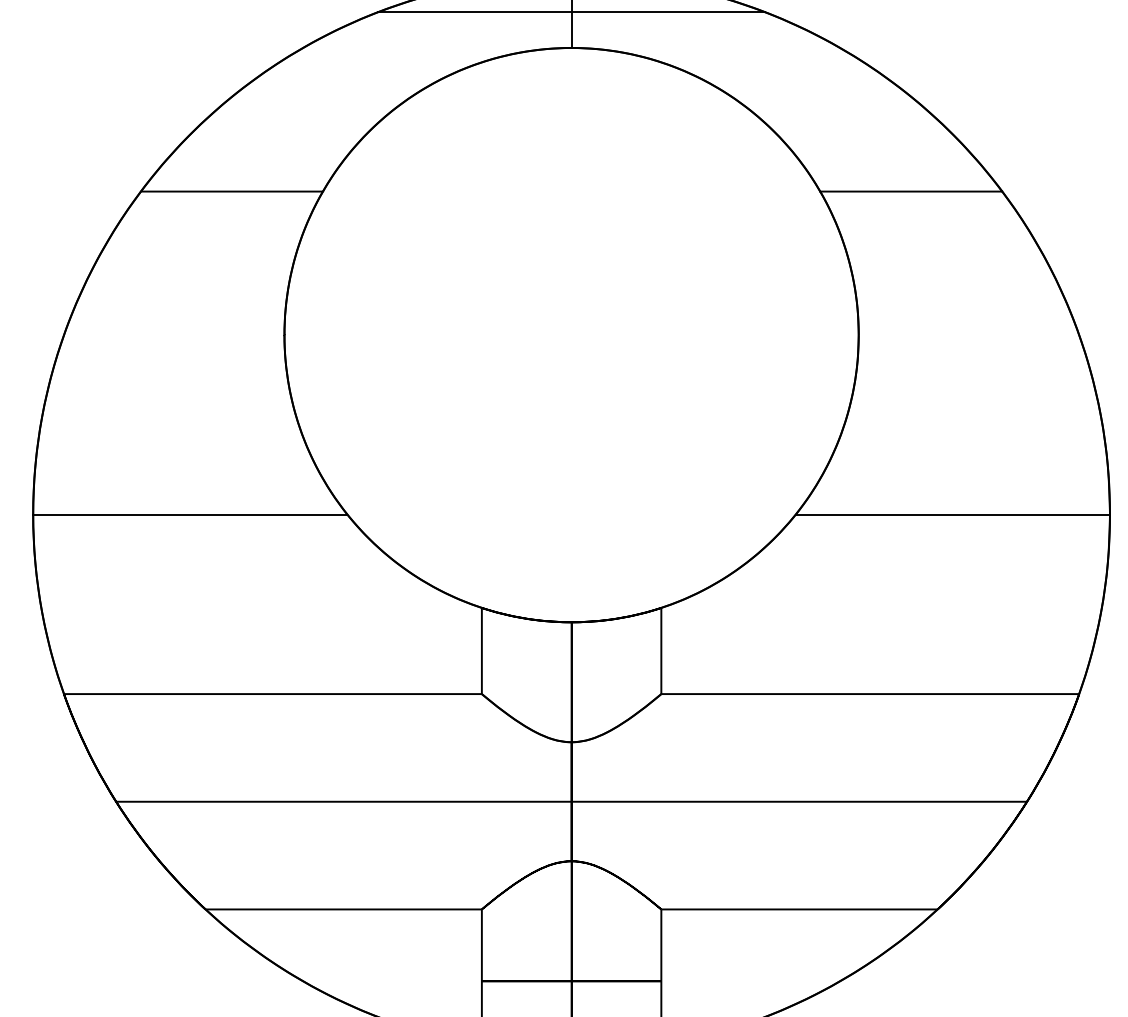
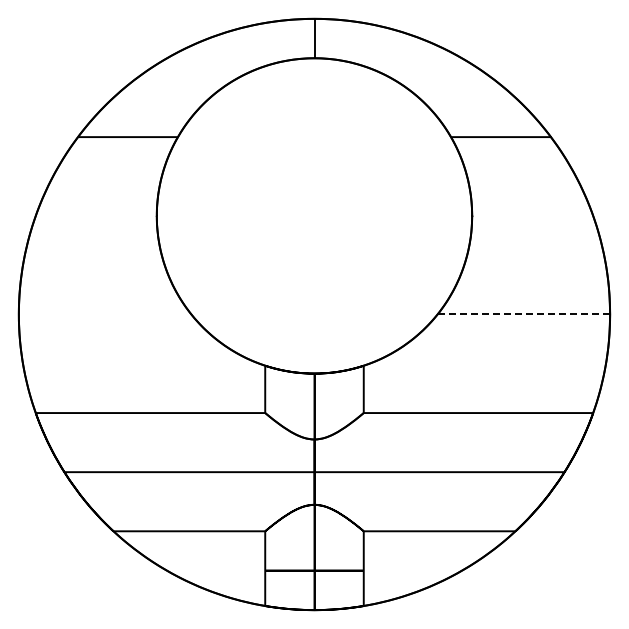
line: (571, 11) -> (314, 38), removed
line: (189, 514) -> (104, 314), removed
line: (954, 514) -> (524, 314), solid -> dashed

